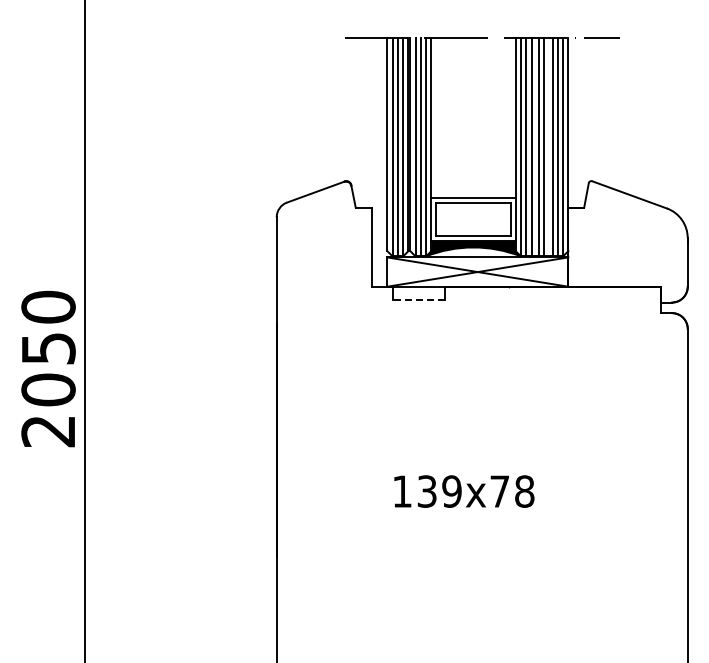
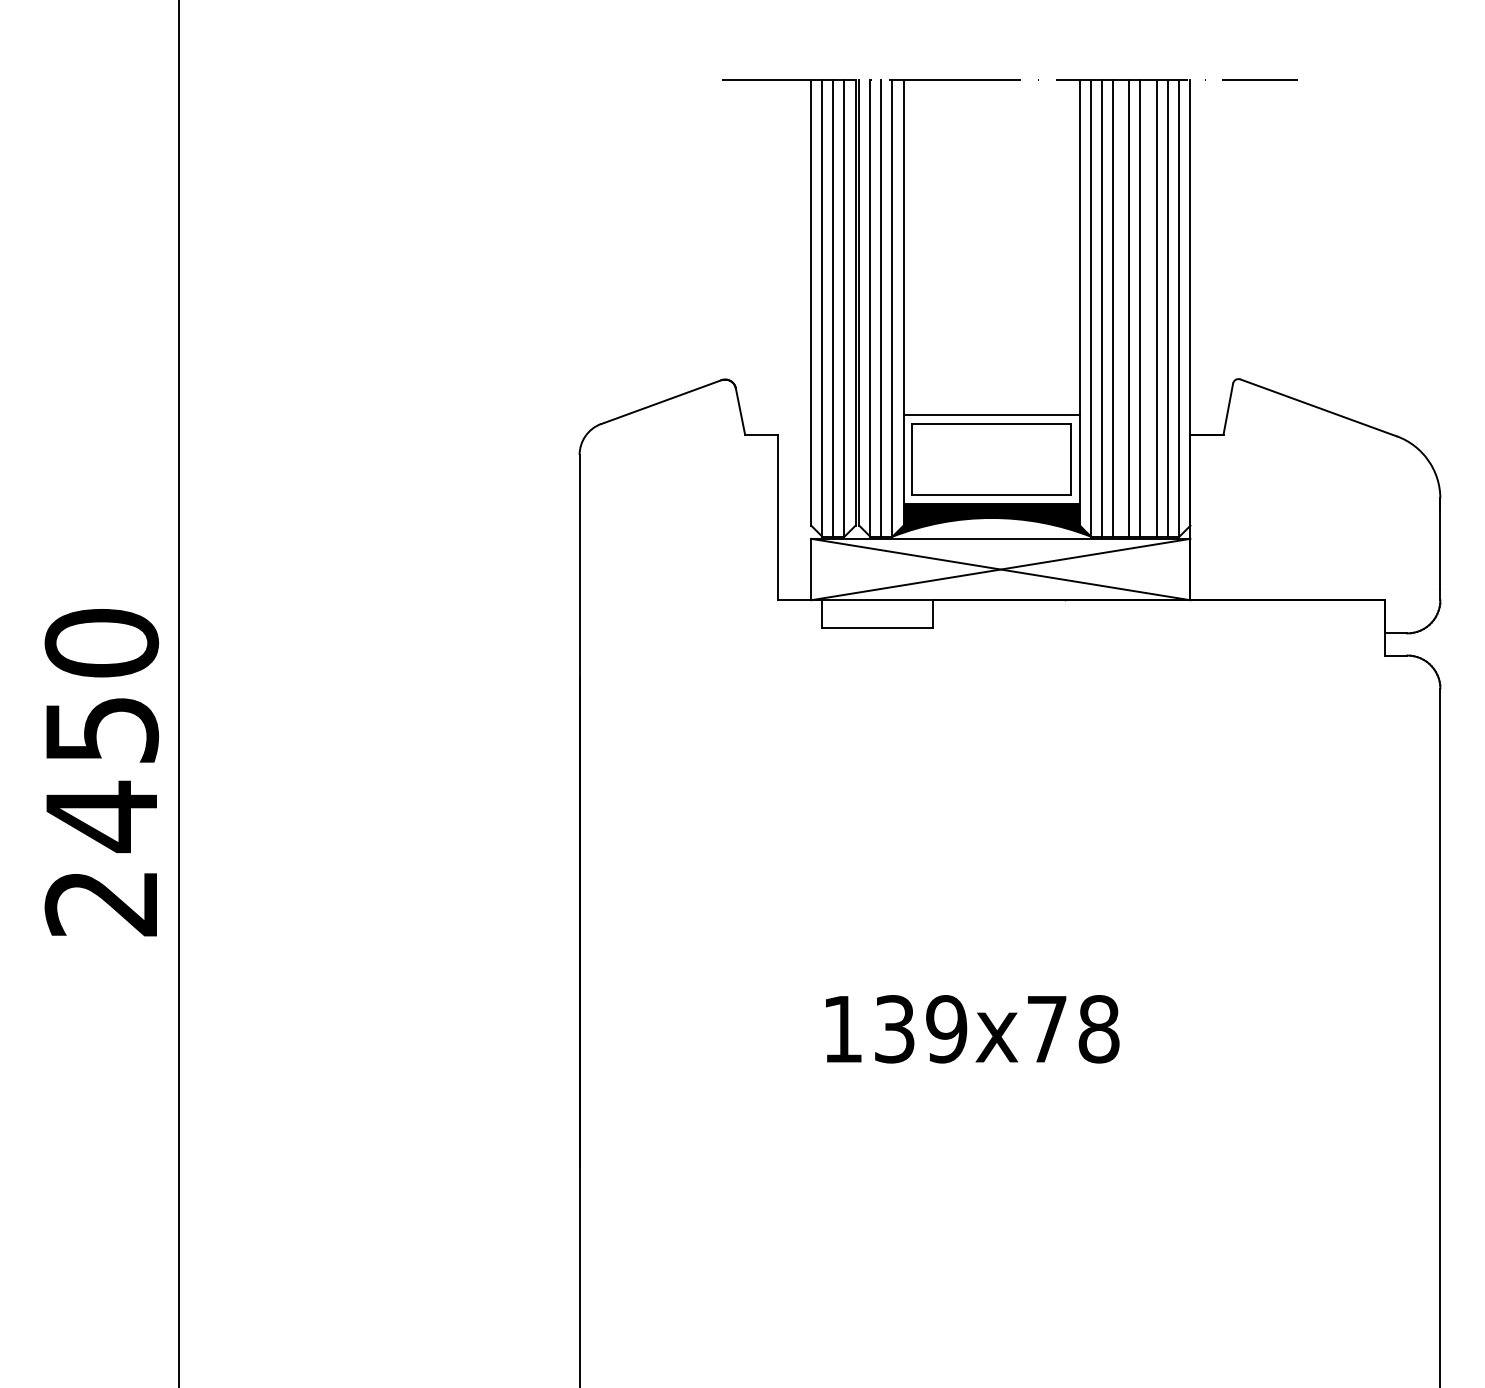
line: (418, 299) -> (876, 626), dashed -> solid
text: (48, 390) -> (101, 817), 2050 -> 2450

